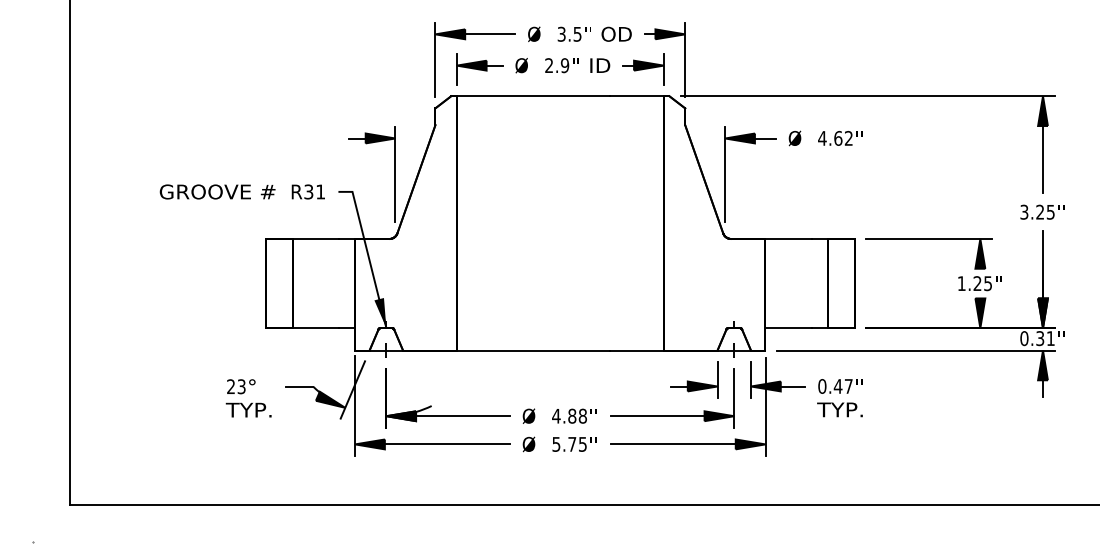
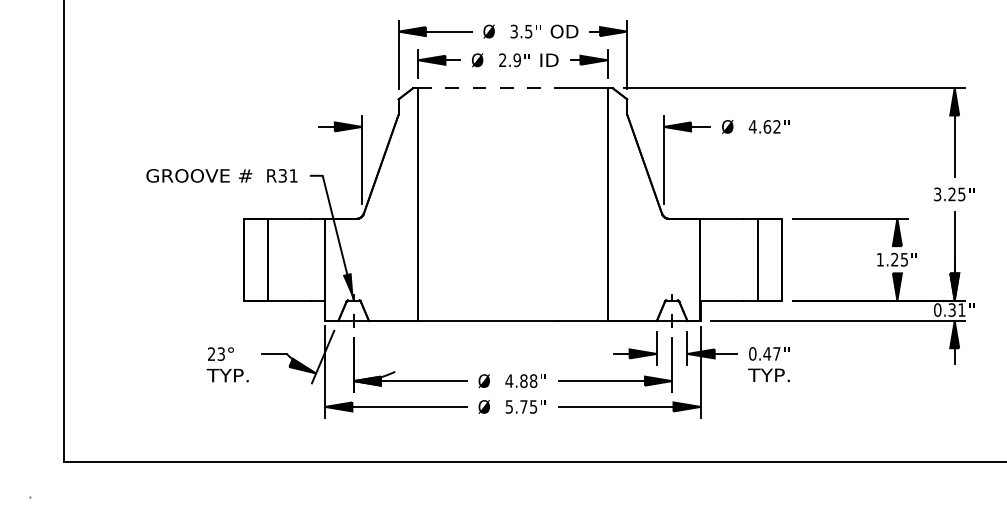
line: (533, 96) -> (488, 88), solid -> dashed

